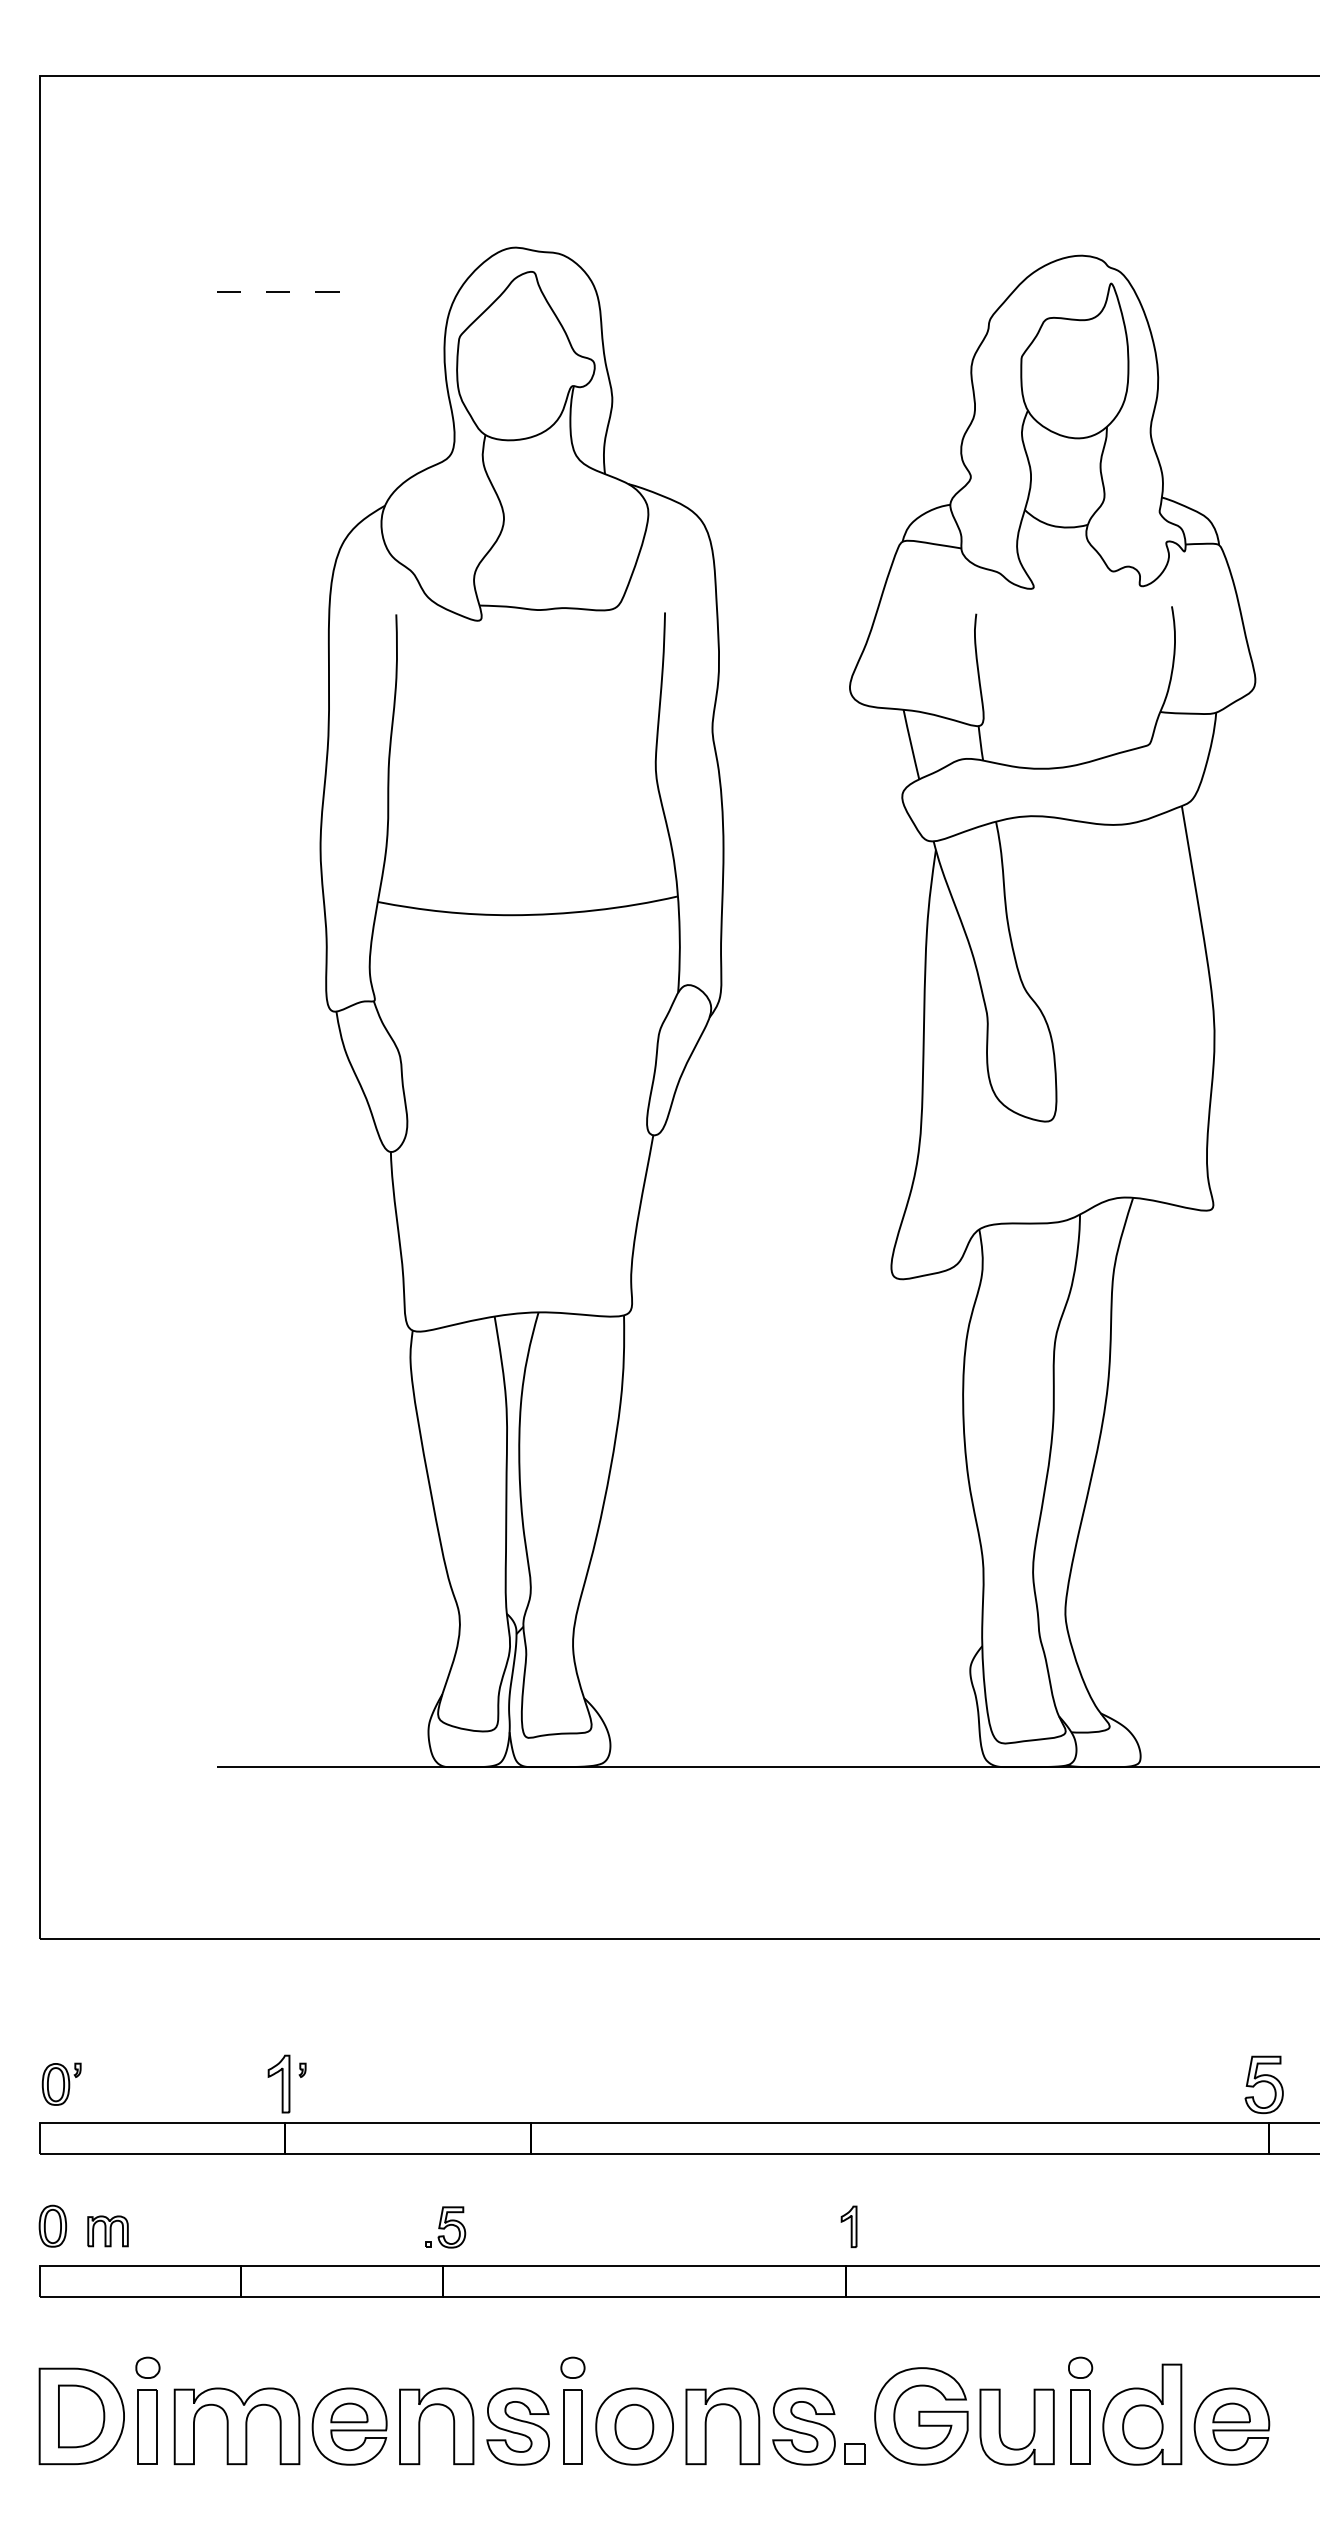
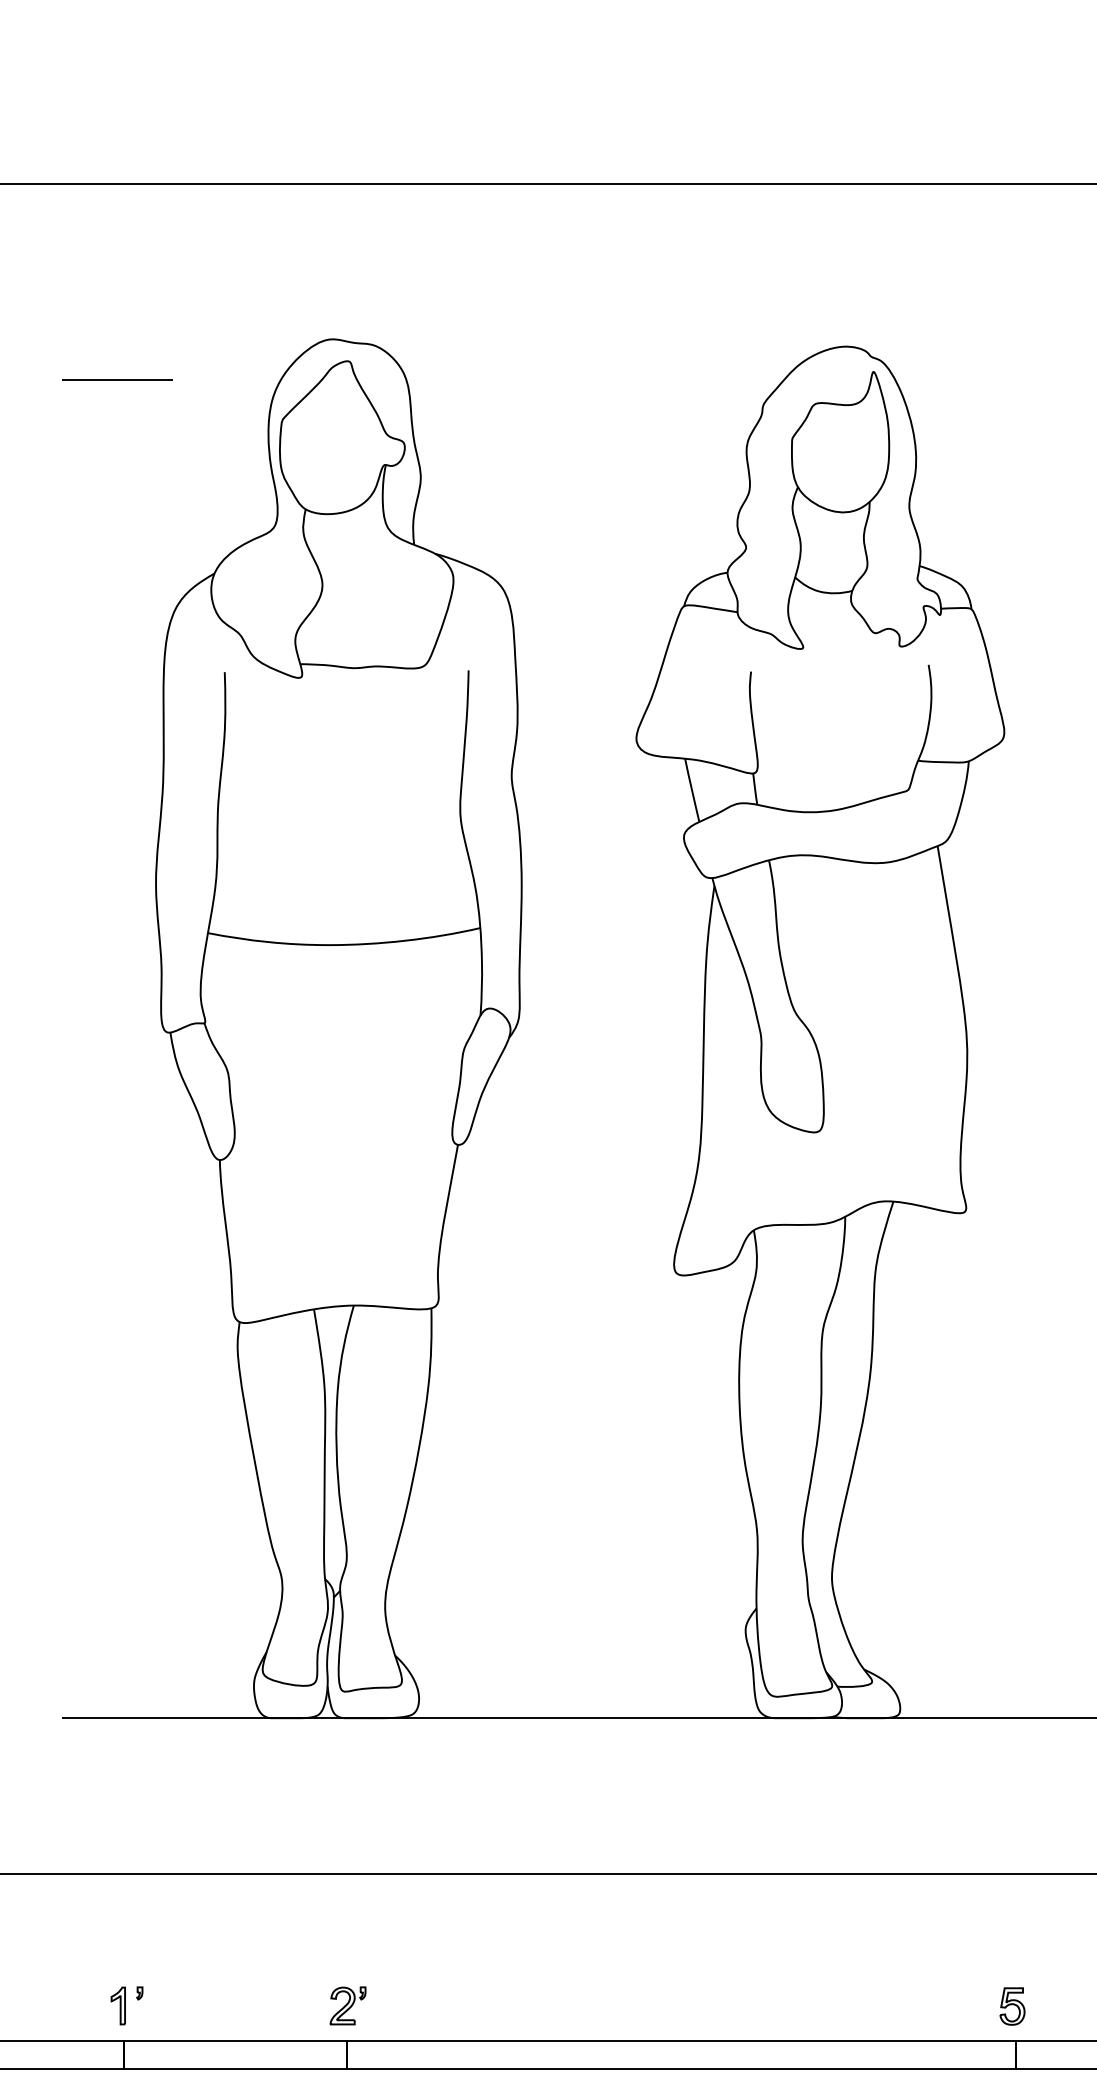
line: (278, 292) -> (117, 380), dashed -> solid
part: (532, 2083) -> (348, 2005), added
part: (278, 2084) -> (117, 2006), size x0.71
part: (1264, 2084) -> (1012, 2006), size x0.71

